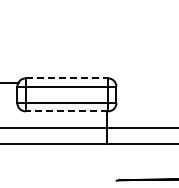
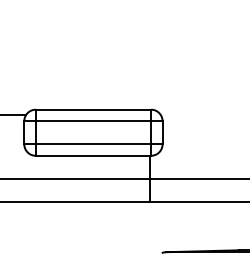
line: (67, 78) -> (94, 109), dashed -> solid
line: (66, 111) -> (92, 155), dashed -> solid

